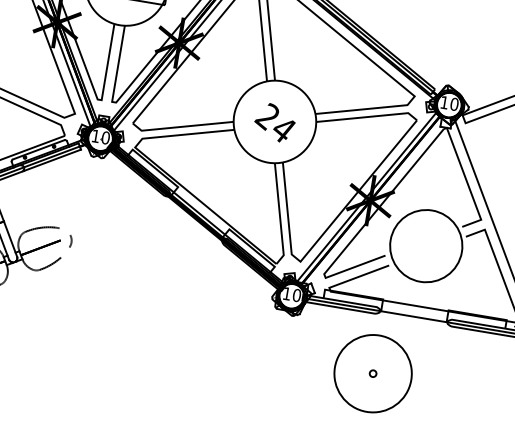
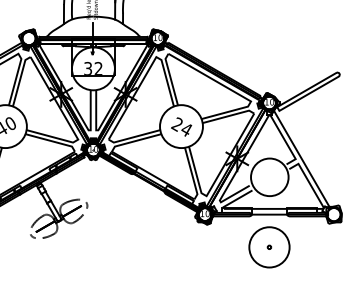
part: (373, 373) -> (269, 247), moved

